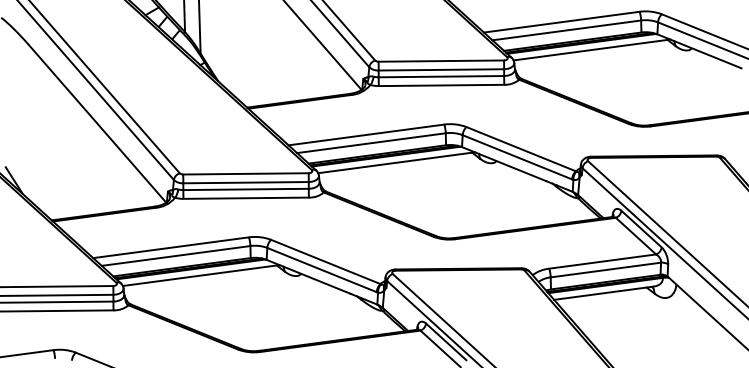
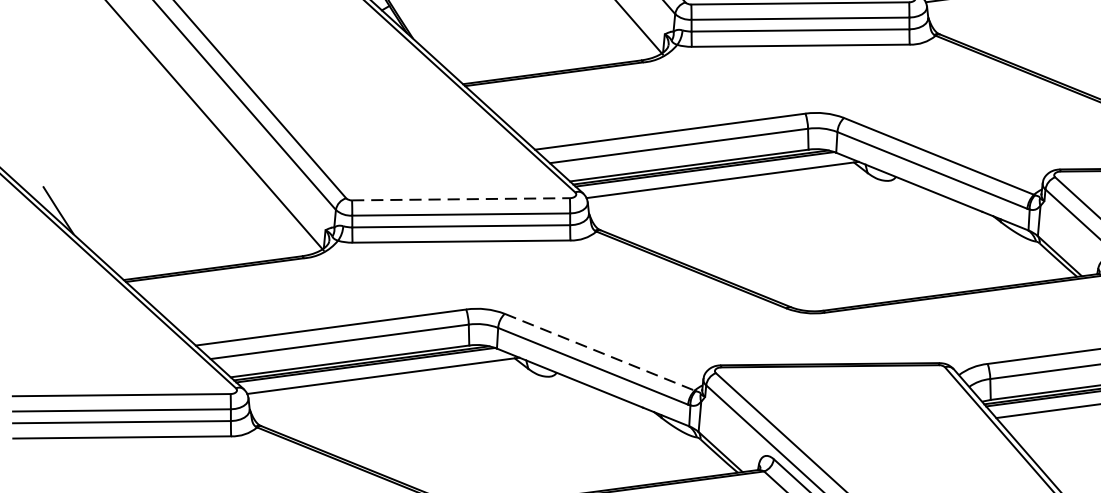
line: (245, 173) -> (460, 198), solid -> dashed
line: (325, 261) -> (599, 351), solid -> dashed

